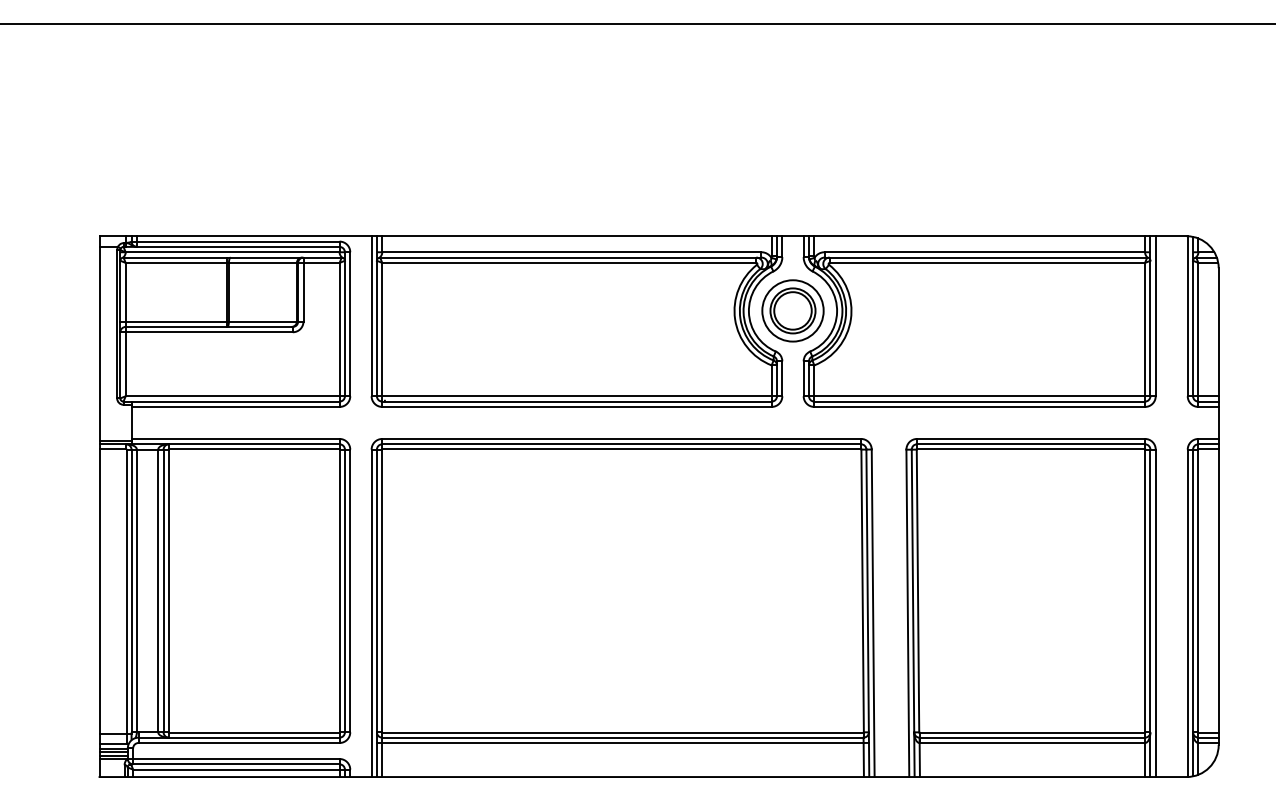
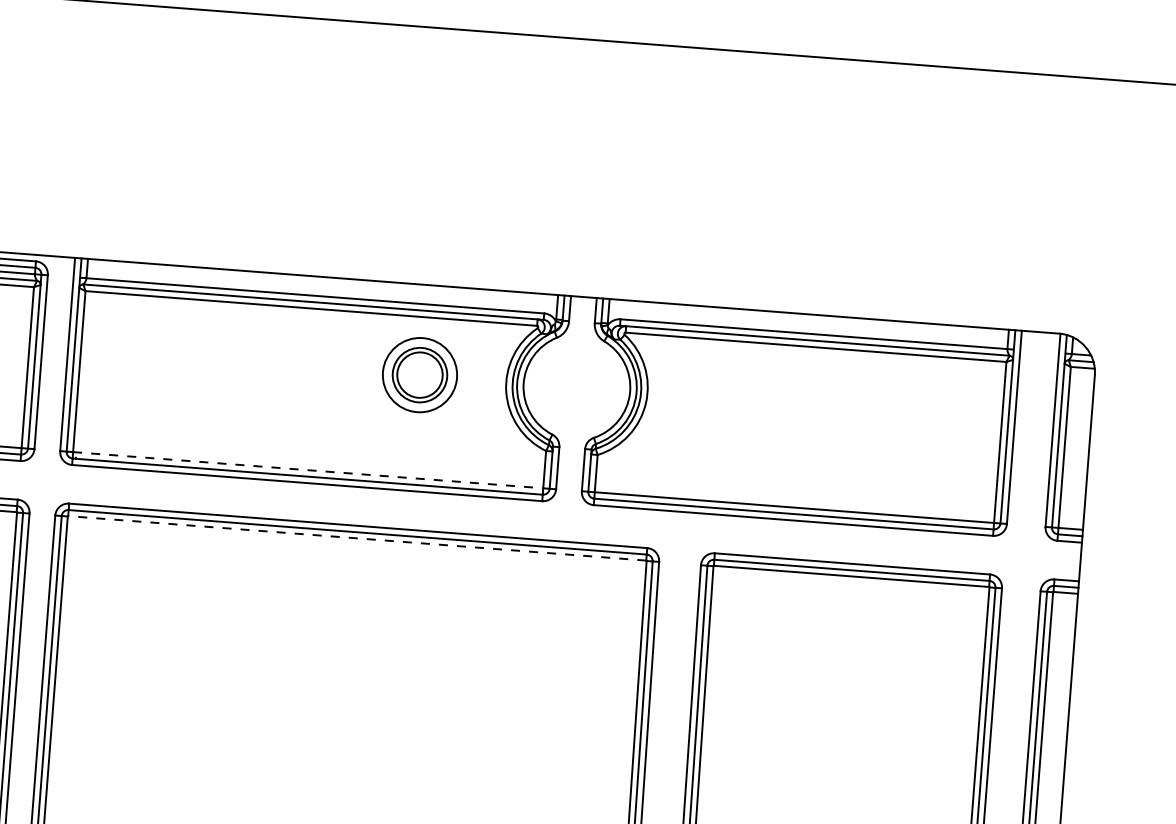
part: (792, 310) -> (419, 374), moved
line: (576, 396) -> (307, 470), solid -> dashed
line: (621, 449) -> (357, 538), solid -> dashed

